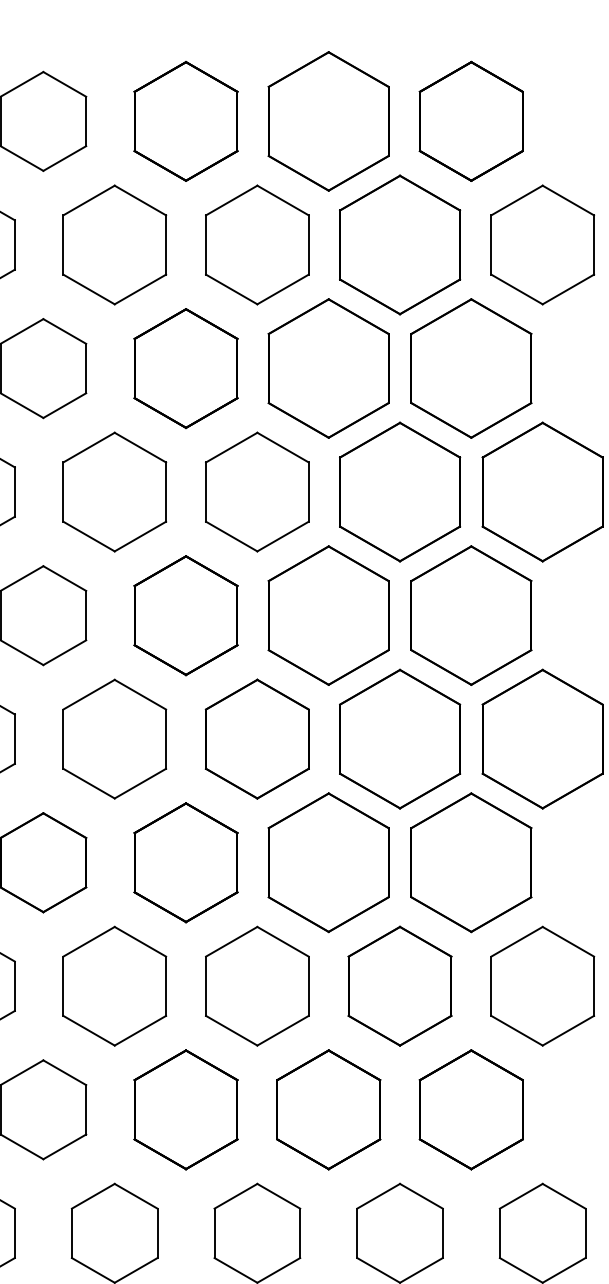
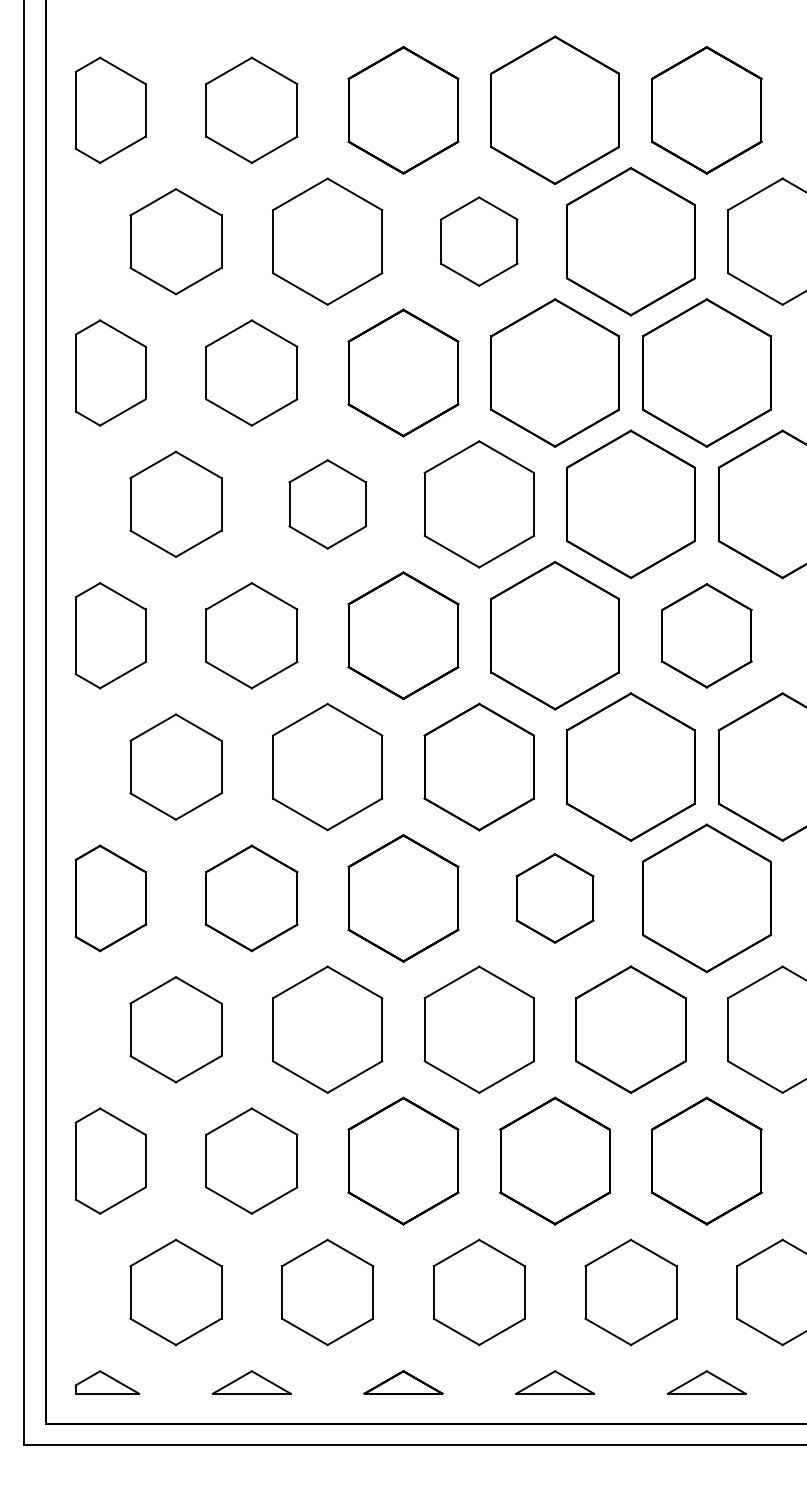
part: (256, 244) -> (478, 241), size x0.7
part: (114, 492) -> (327, 504), size x0.7
part: (471, 615) -> (706, 635), size x0.7
part: (328, 862) -> (554, 898), size x0.6

